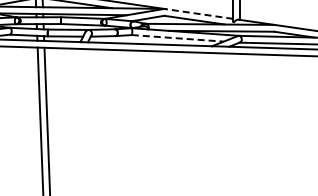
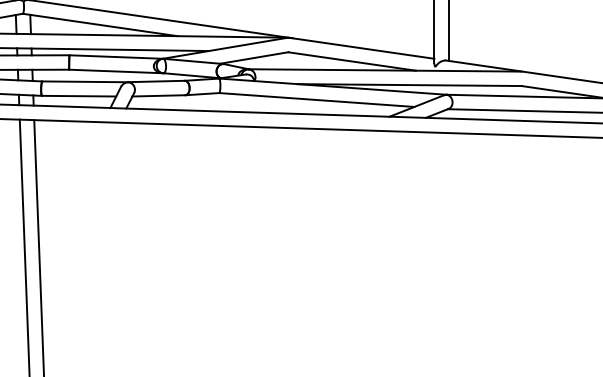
line: (198, 13) -> (360, 47), dashed -> solid
line: (178, 38) -> (318, 100), dashed -> solid

